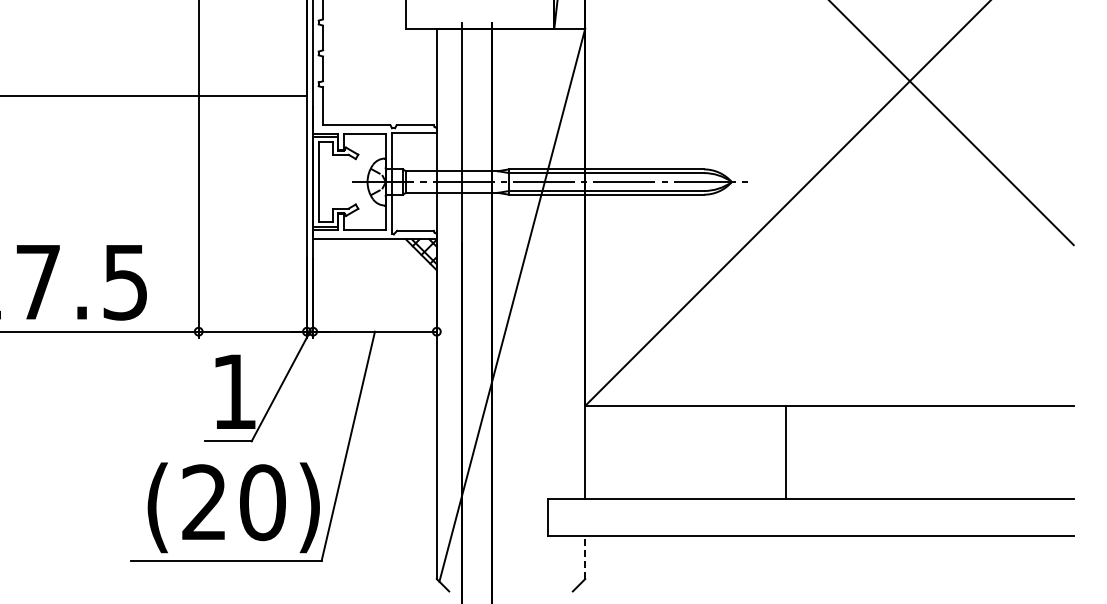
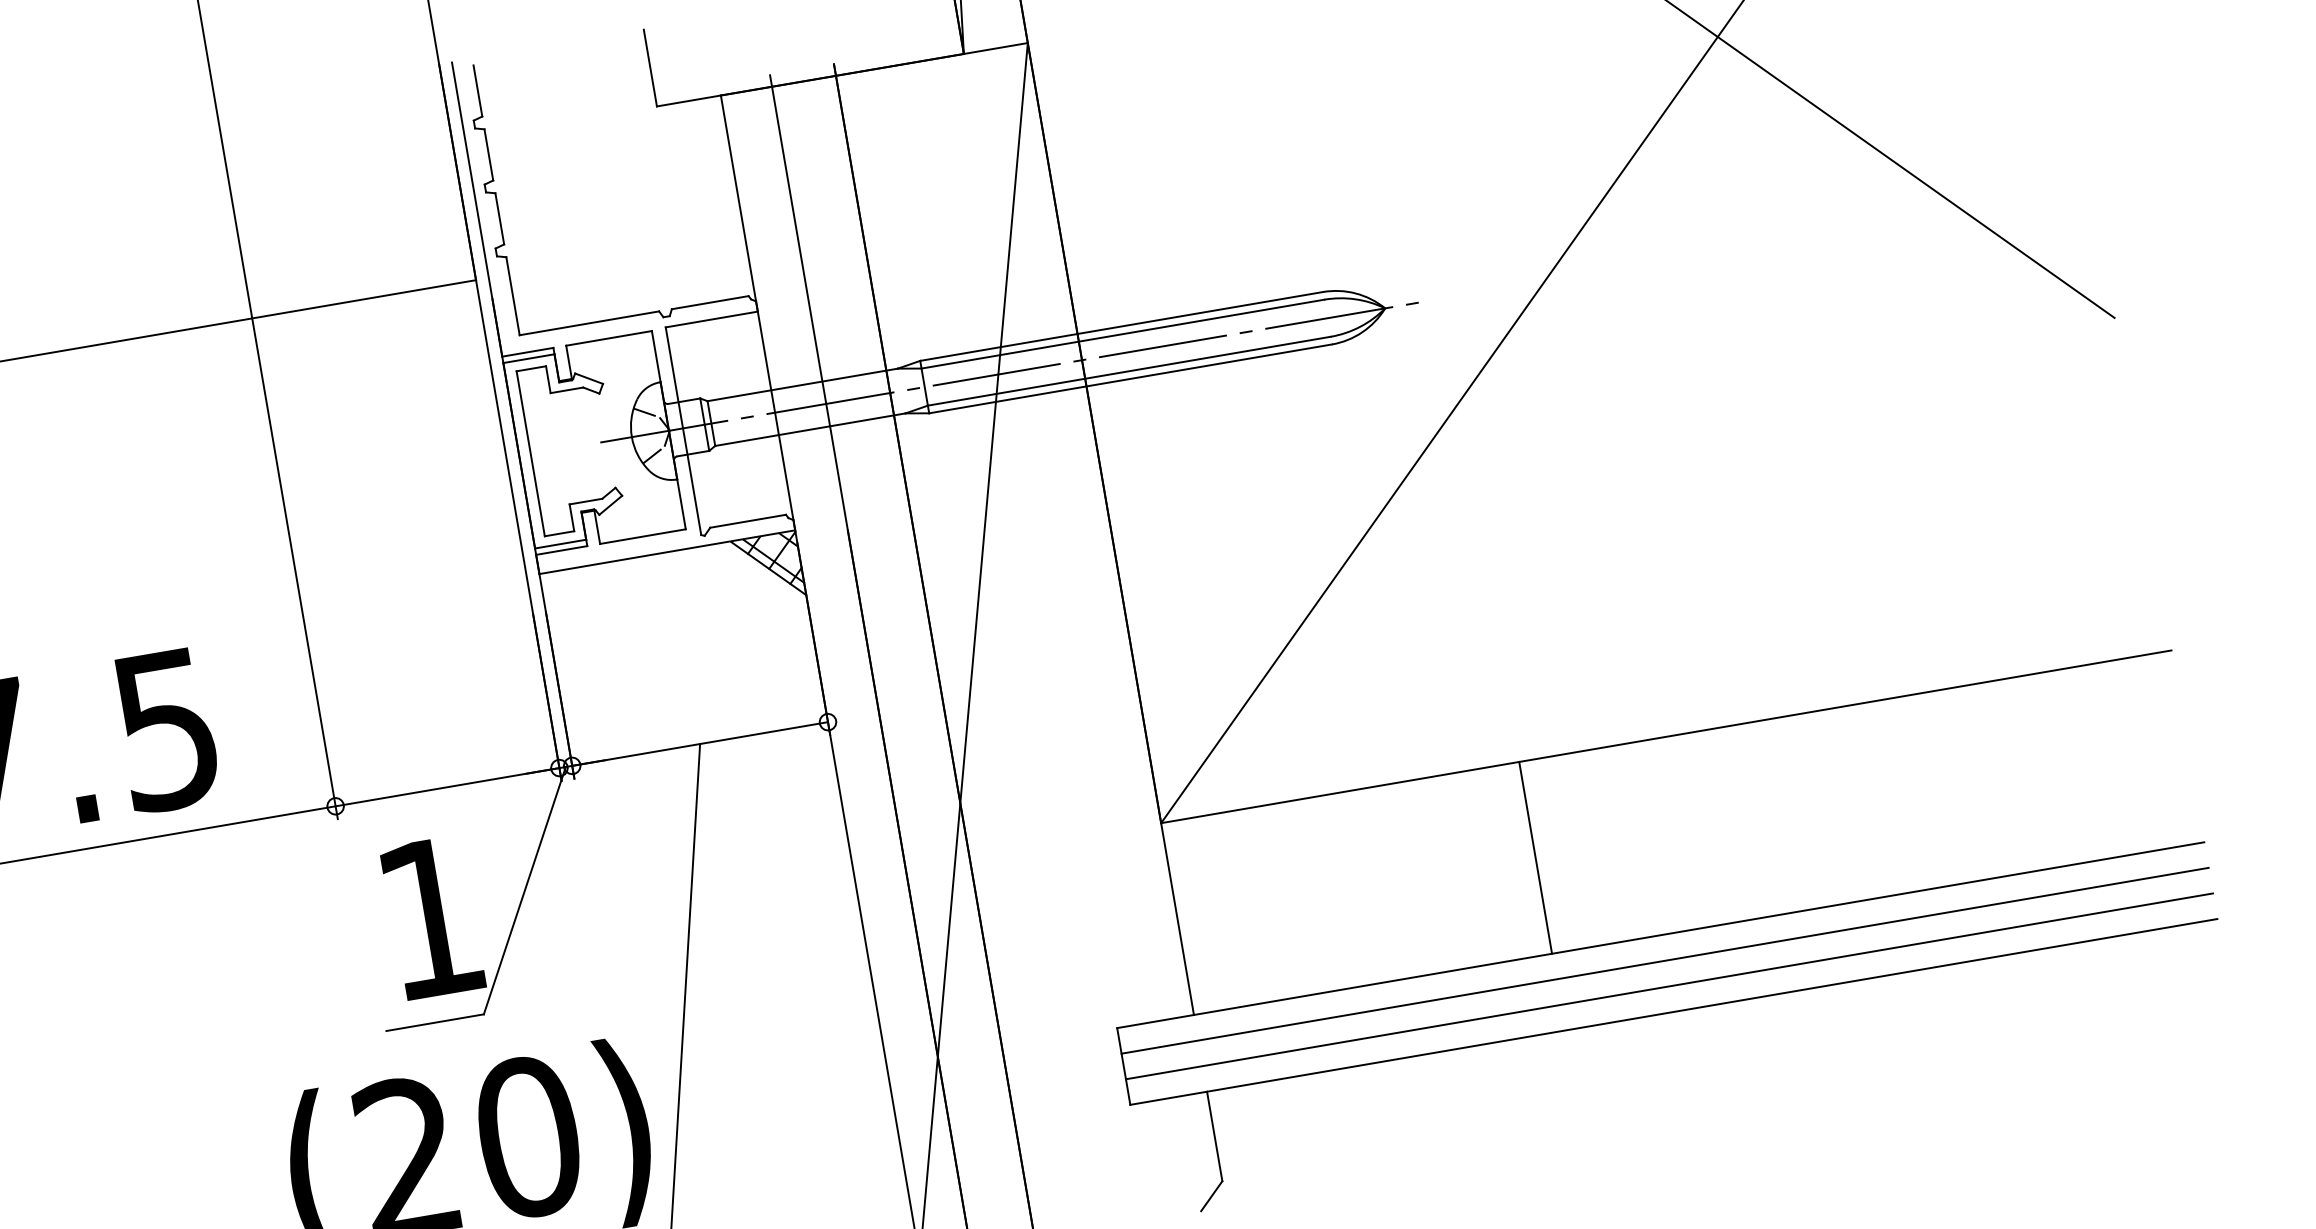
line: (786, 451) -> (1535, 856), moved
line: (810, 511) -> (1664, 961), added
line: (810, 523) -> (1668, 986), added
line: (585, 557) -> (1215, 1136), dashed -> solid

